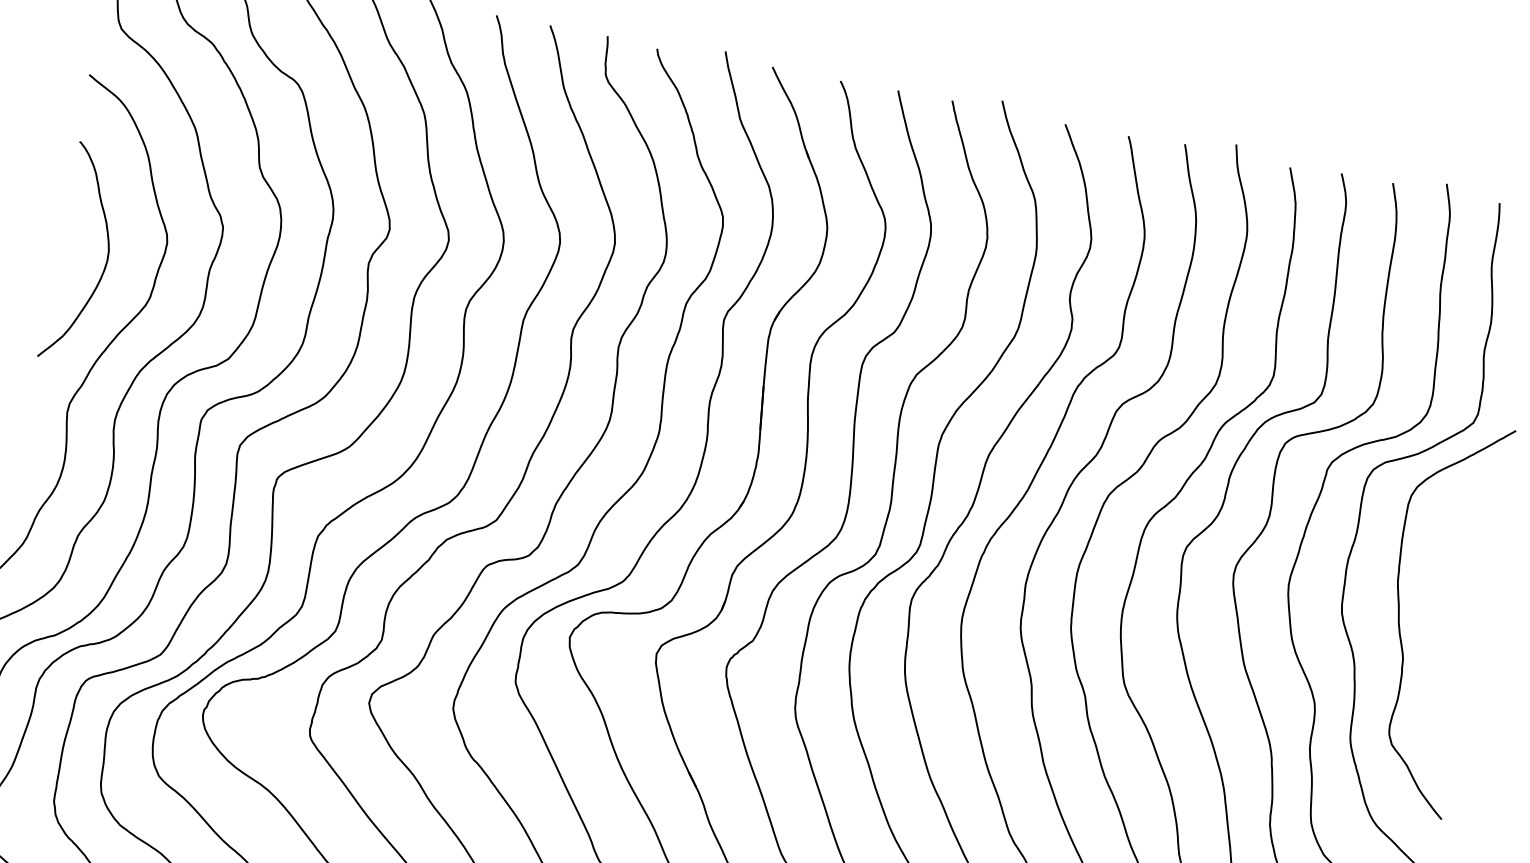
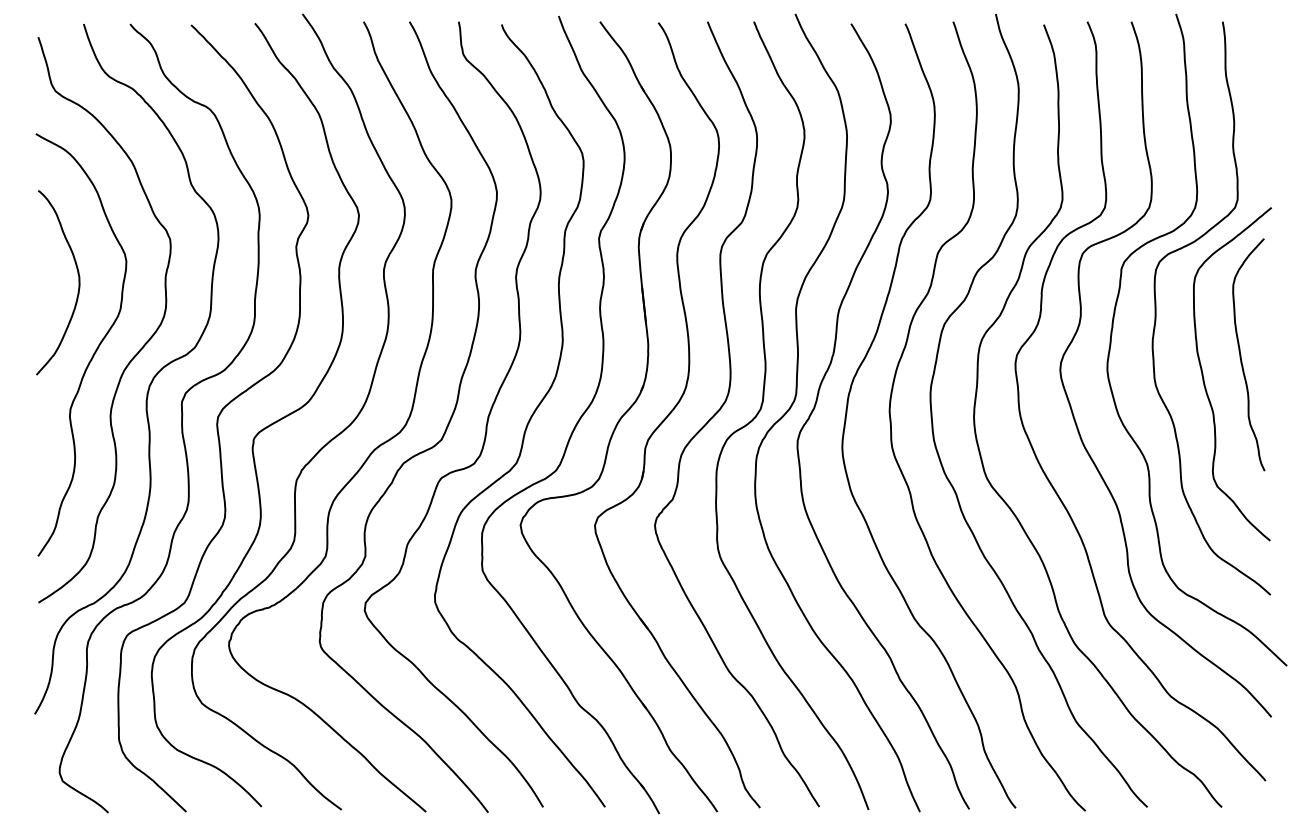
curve: (1448, 595) -> (1241, 354), added

